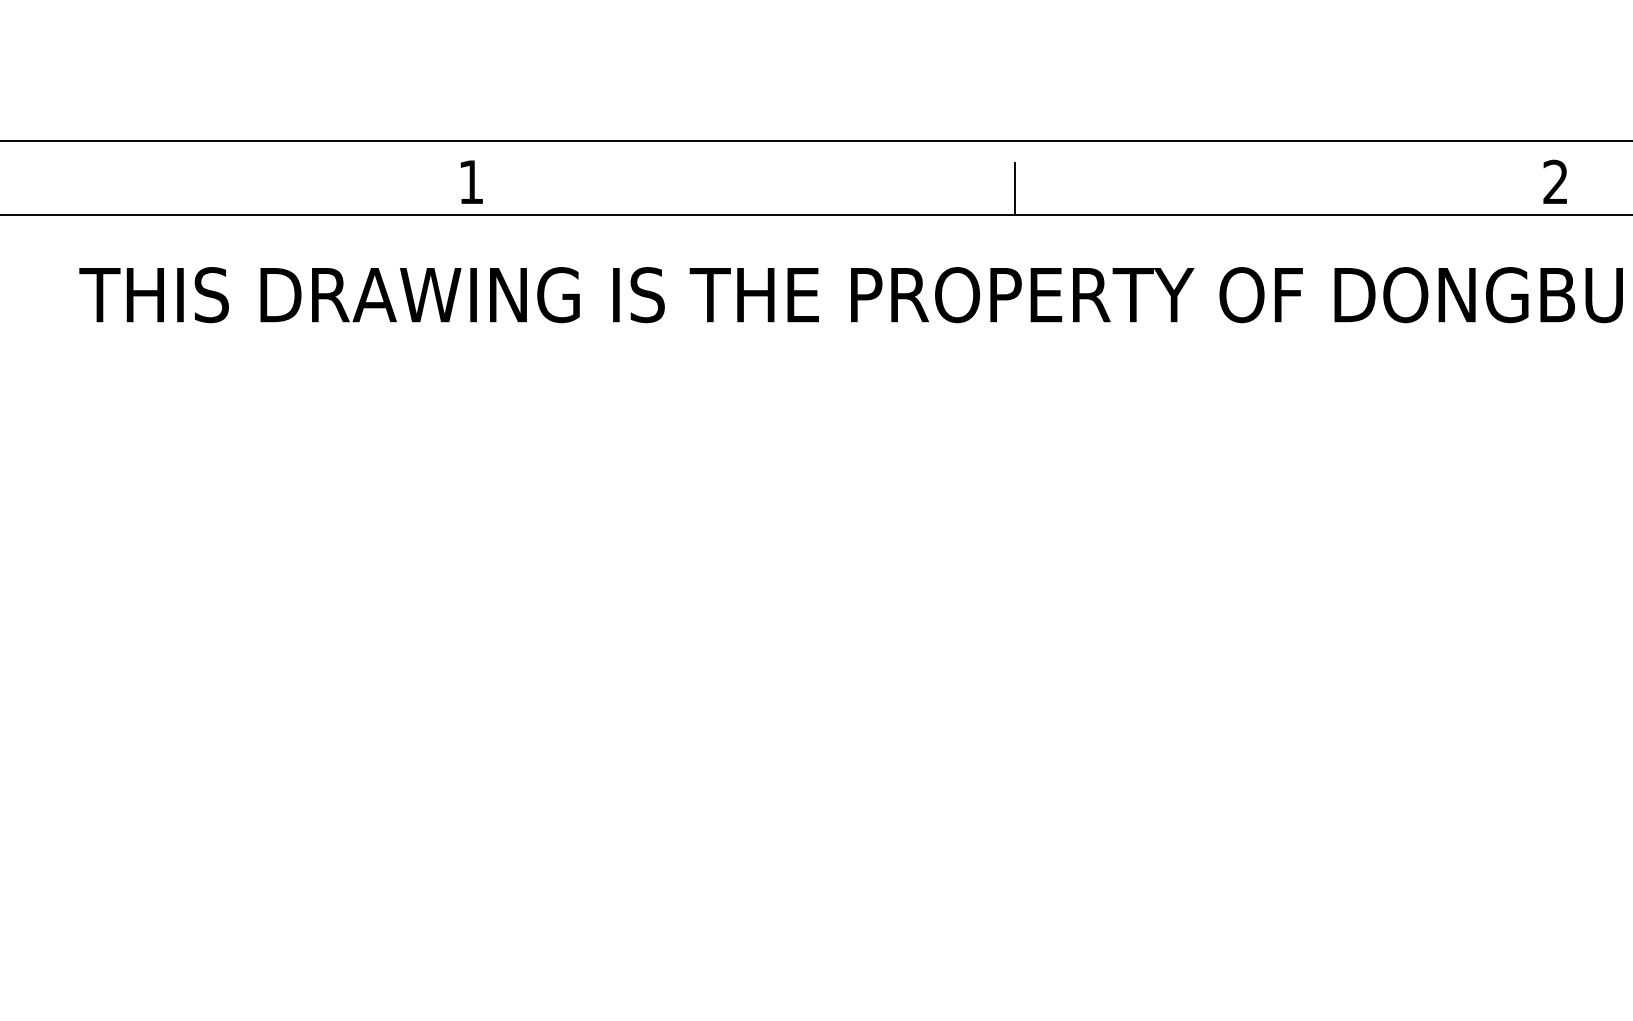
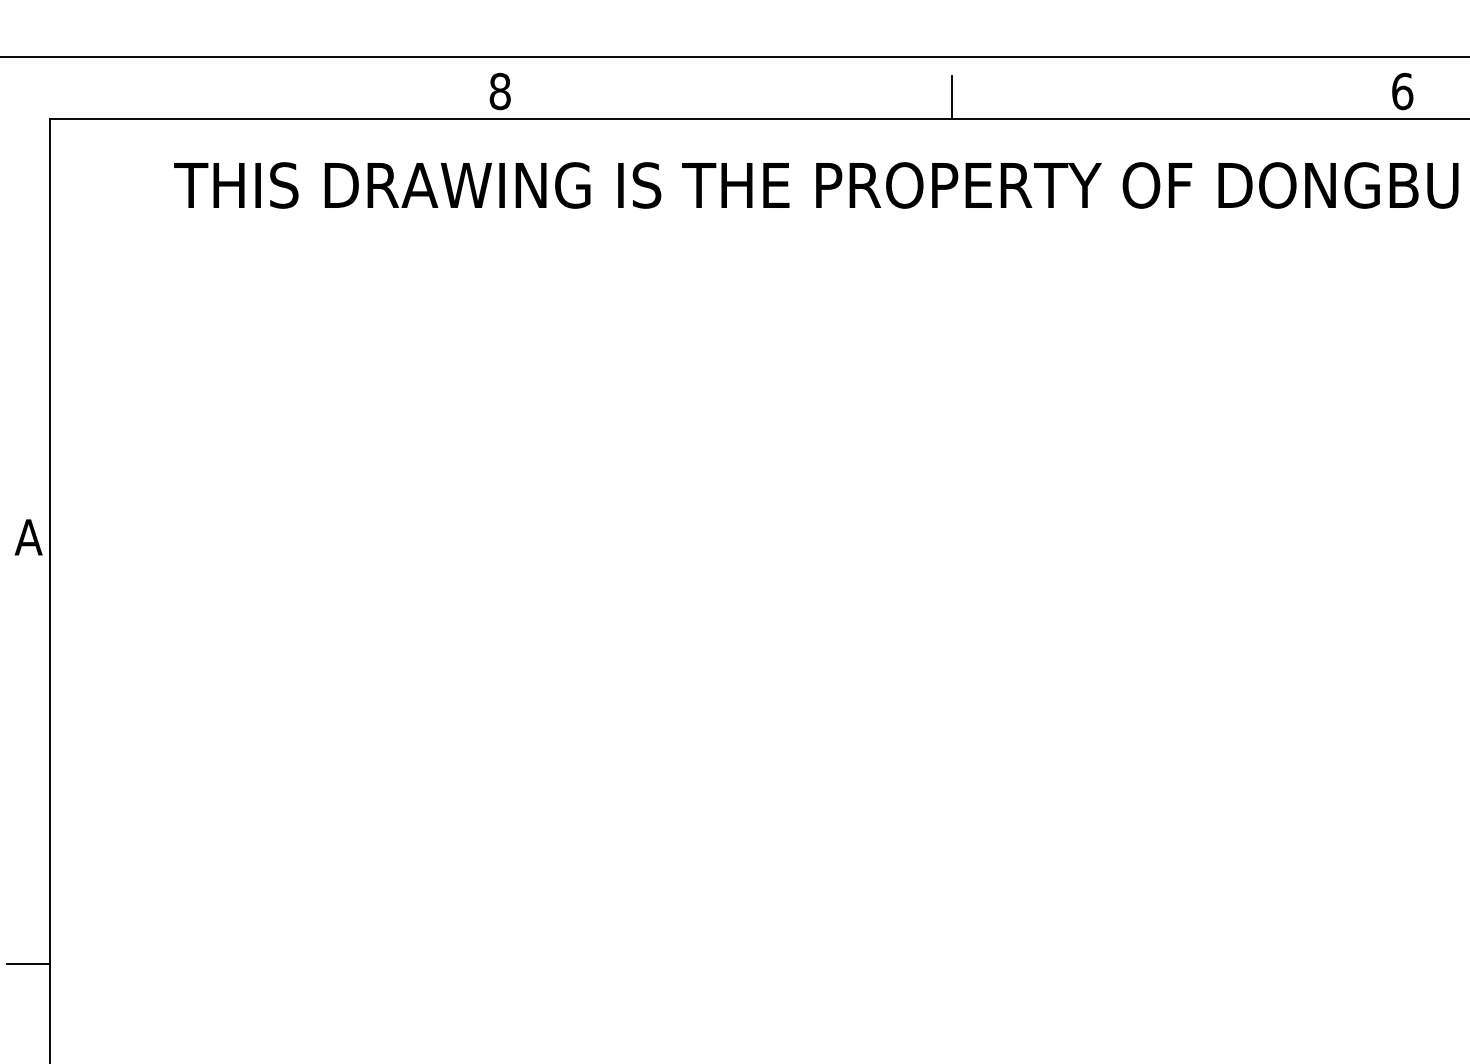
text: (470, 182) -> (499, 91), 1 -> 8
text: (1555, 182) -> (1402, 91), 2 -> 6

